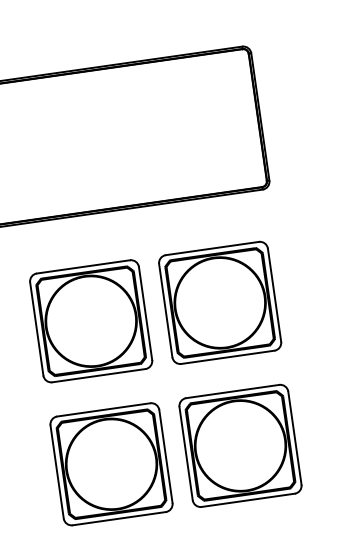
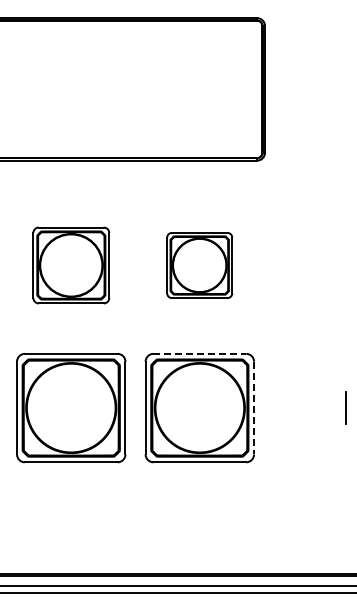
part: (219, 302) -> (199, 265), size x0.6
part: (91, 321) -> (71, 265), size x0.7
line: (233, 391) -> (200, 353), solid -> dashed
line: (295, 438) -> (254, 408), solid -> dashed

